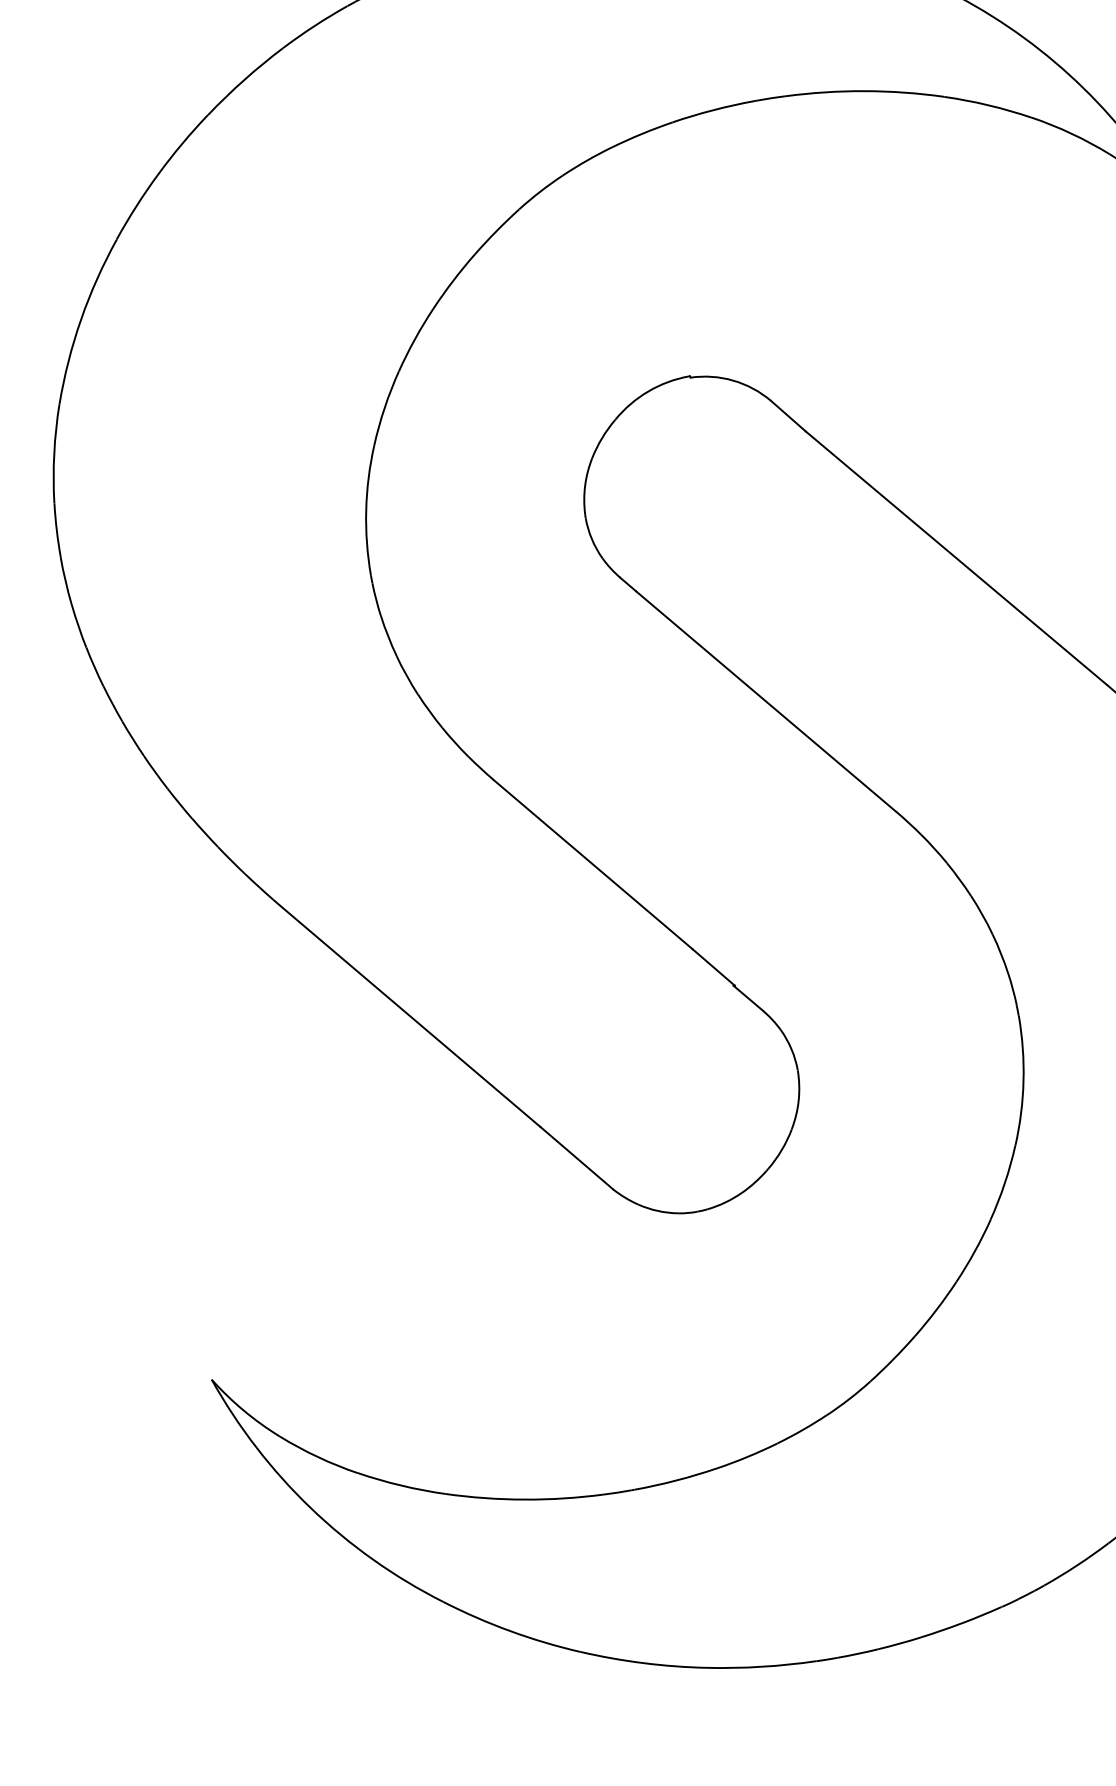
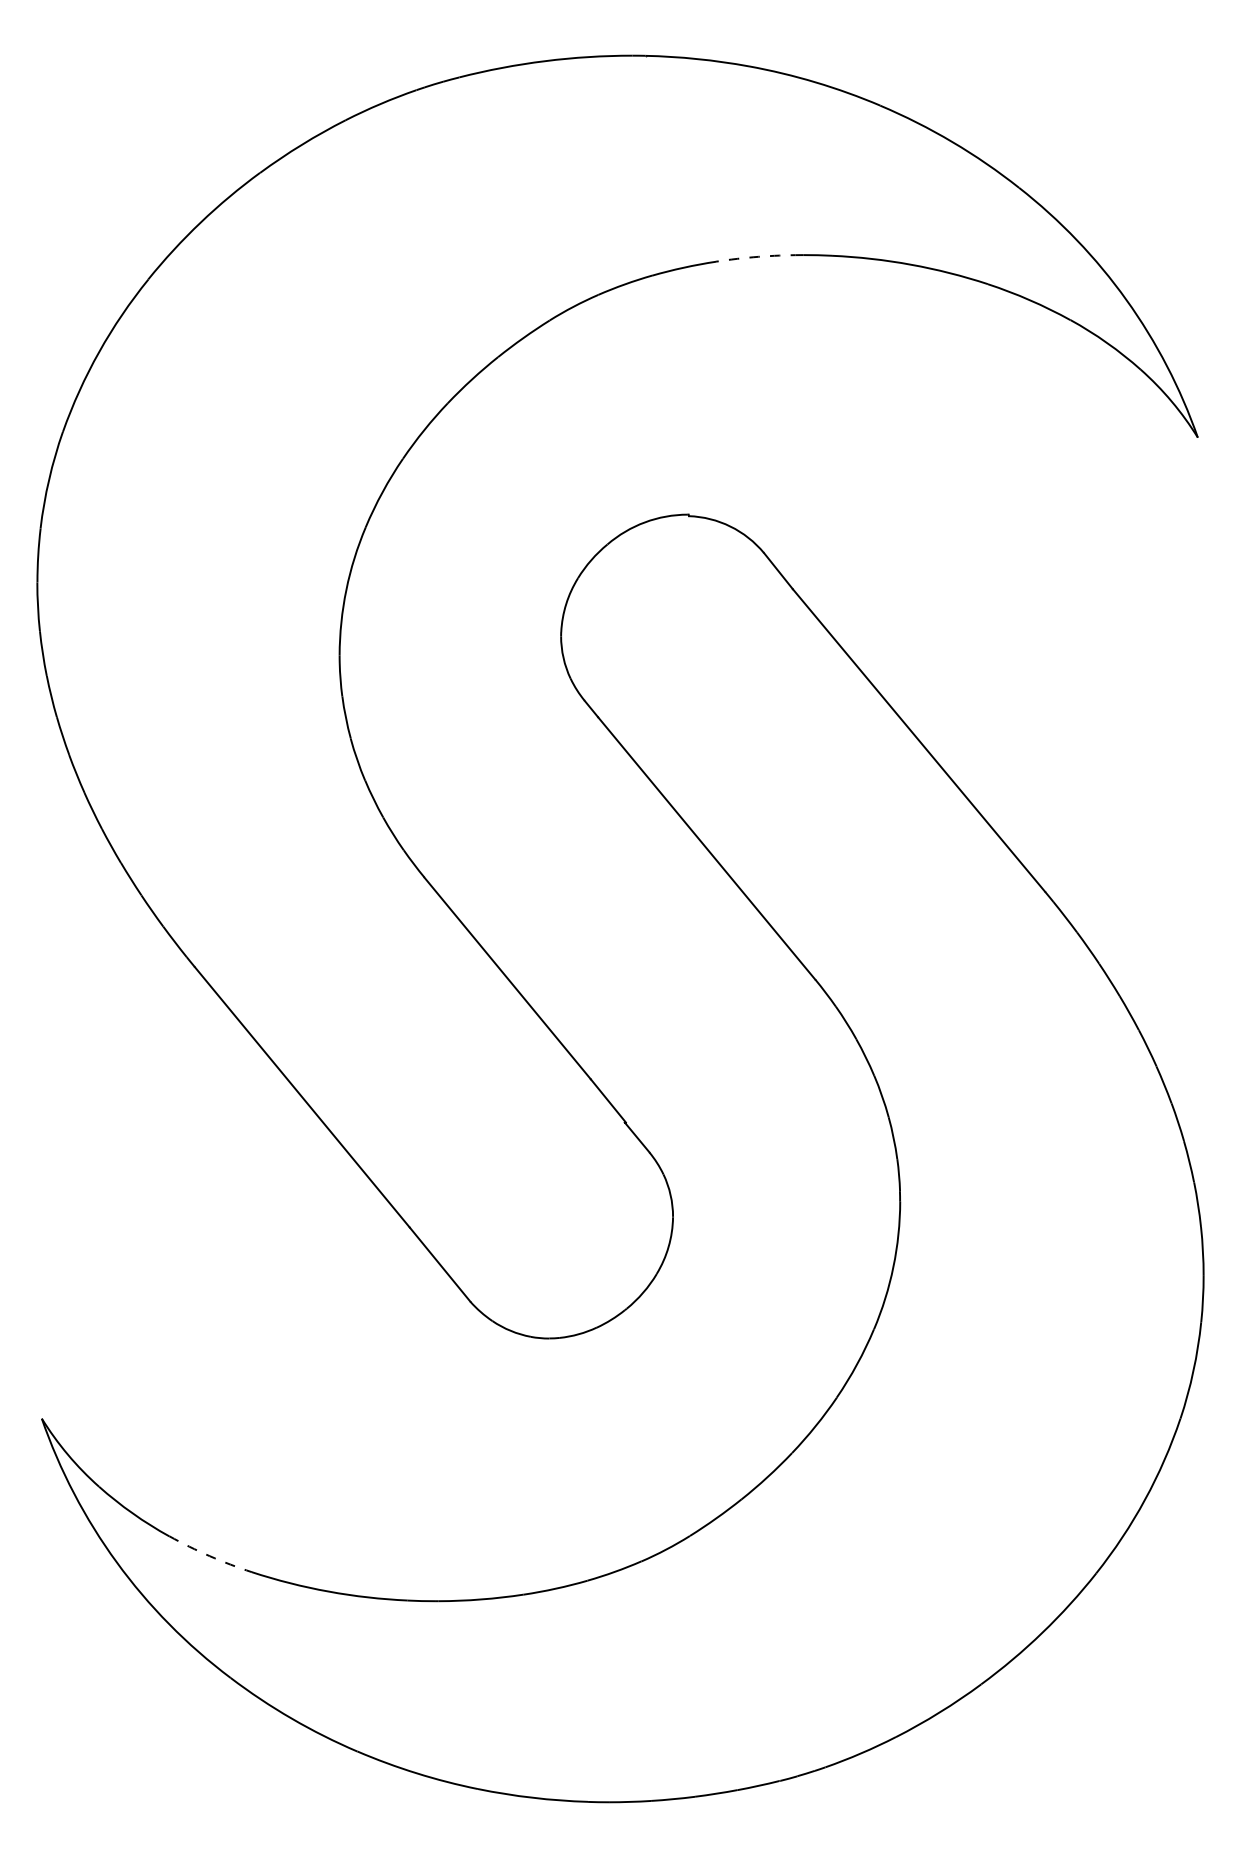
arc: (713, 109) -> (758, 256), solid -> dashed
arc: (400, 1485) -> (209, 1556), solid -> dashed

